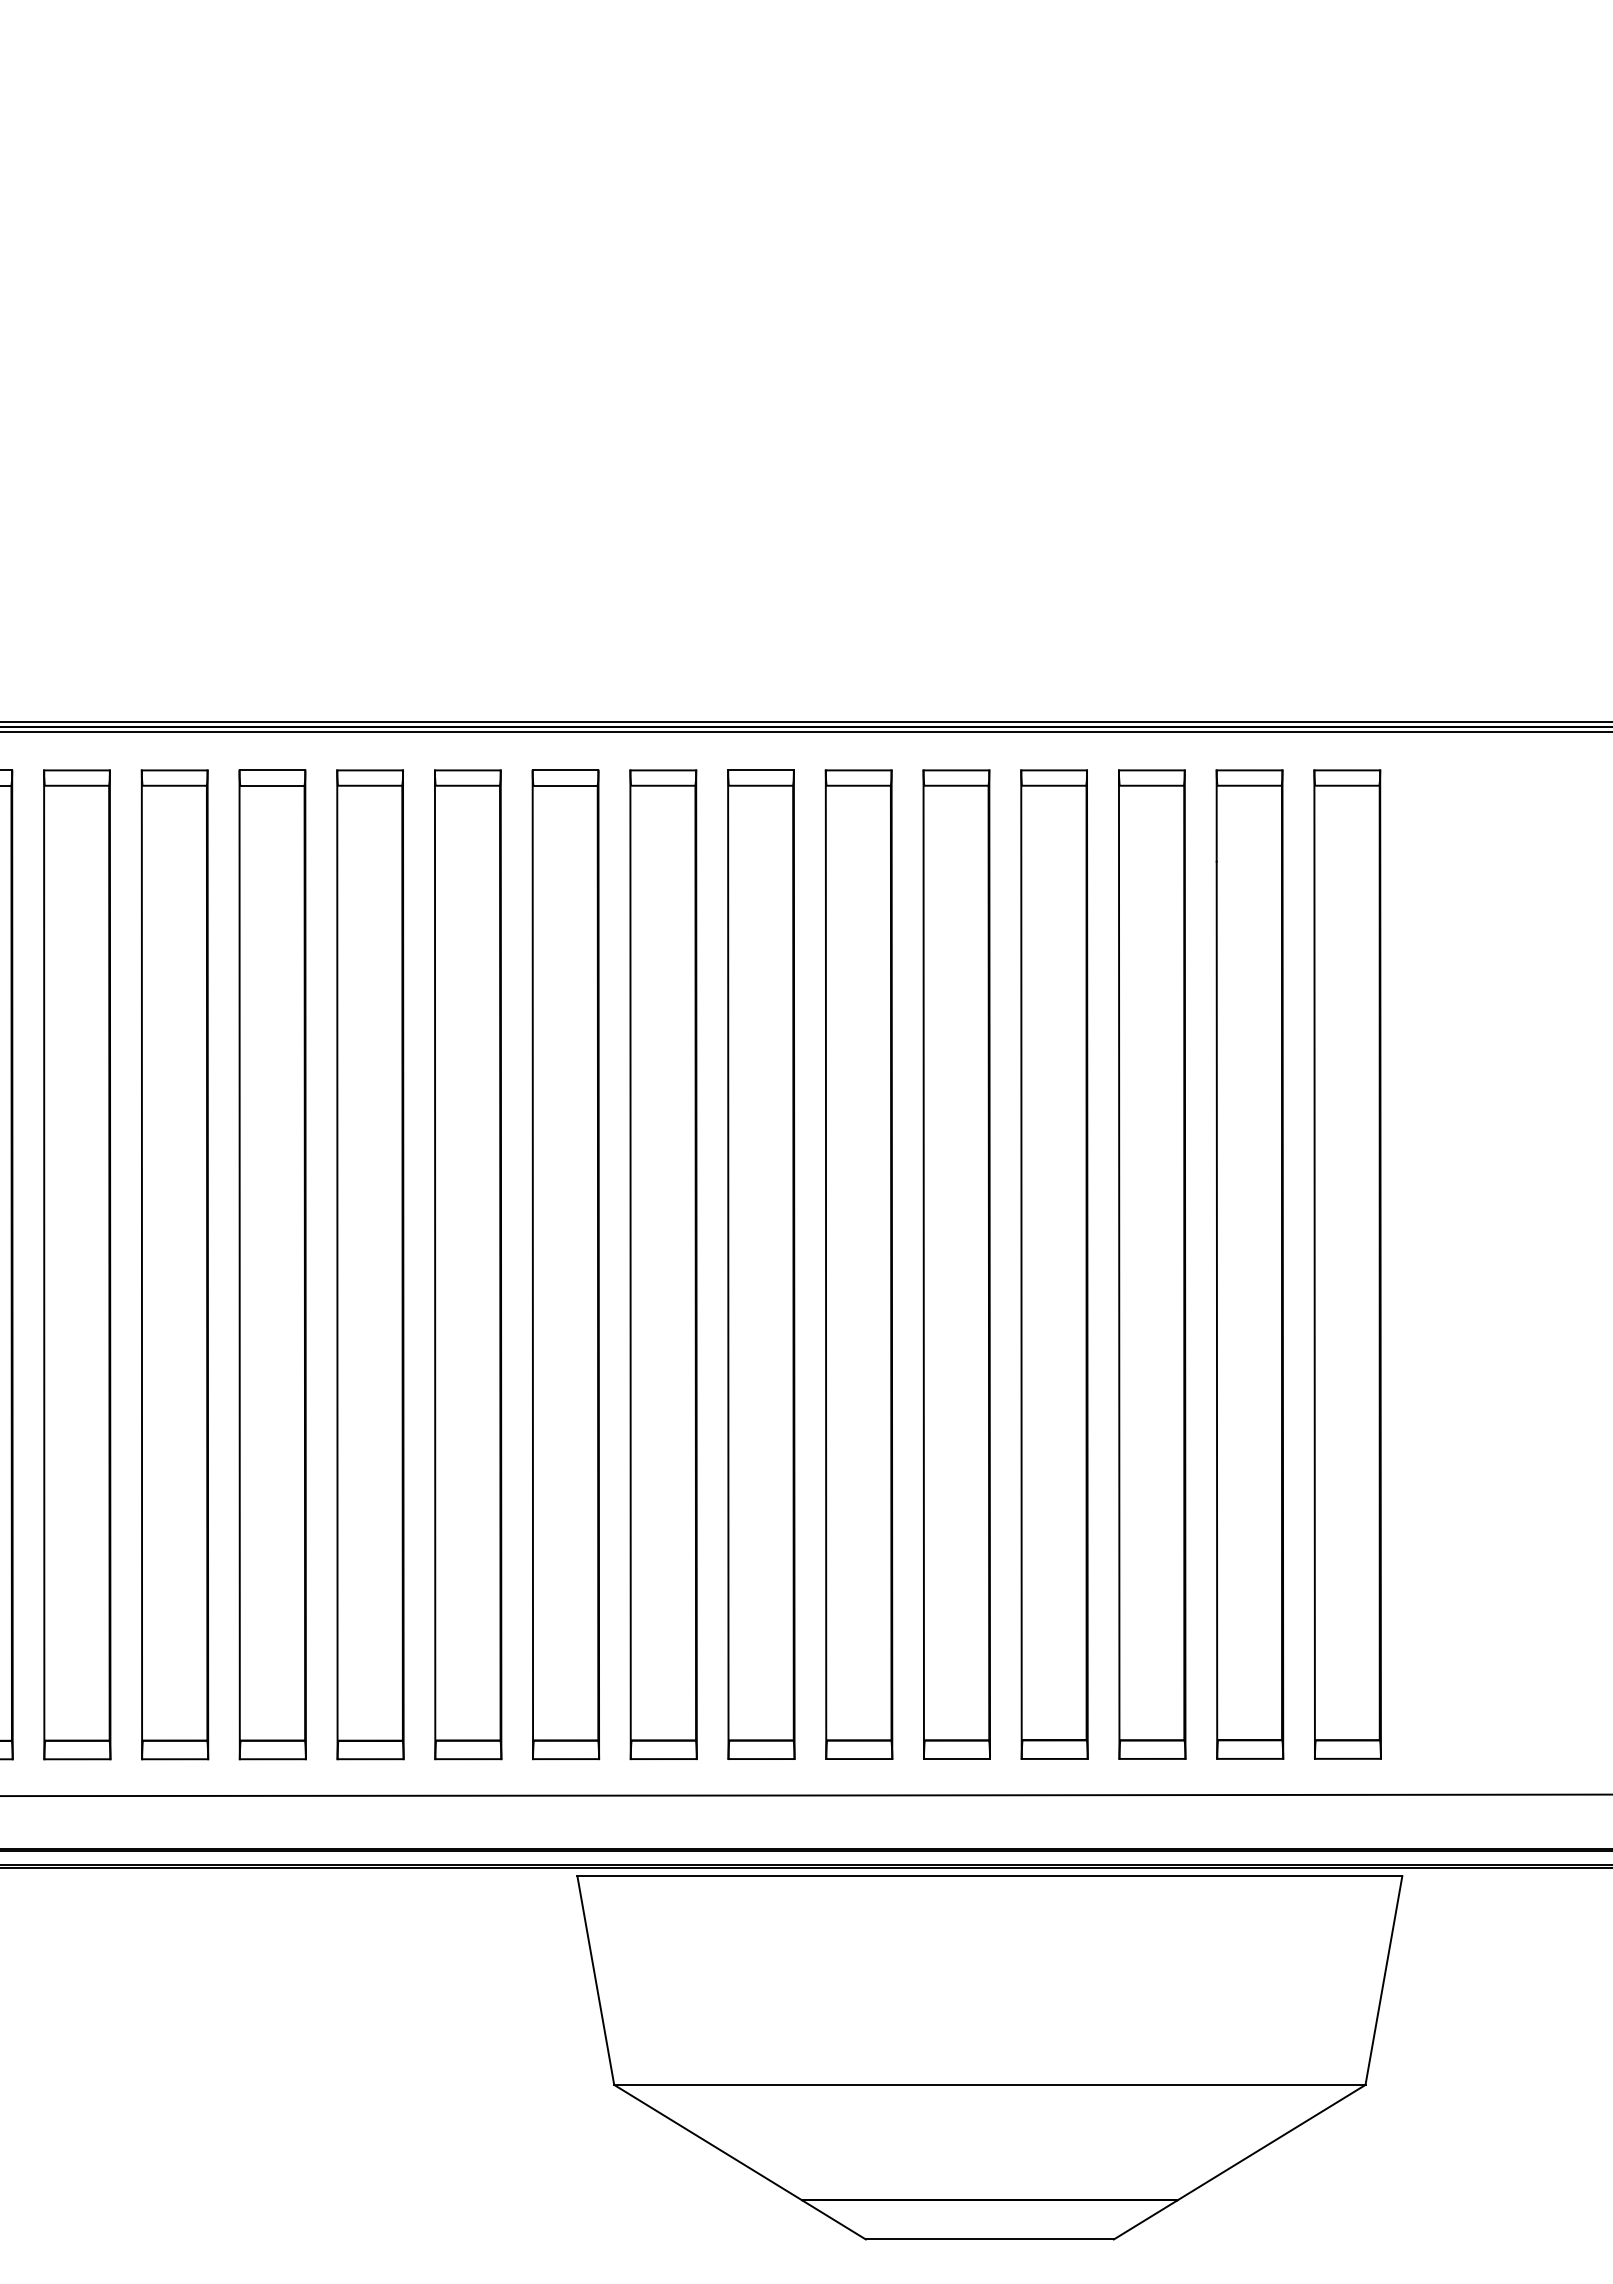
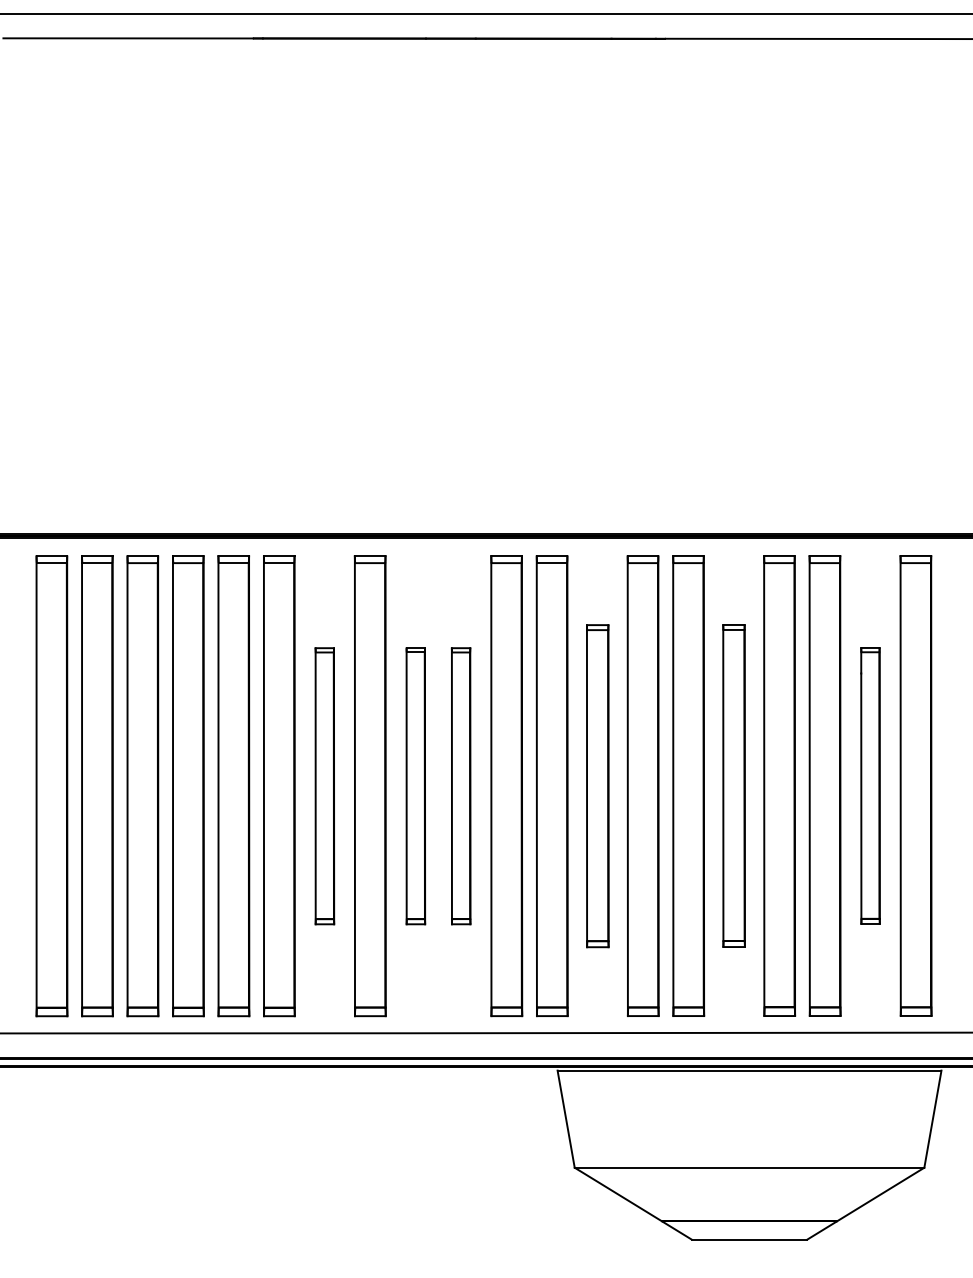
part: (955, 1263) -> (733, 785), size x0.7
part: (1249, 1263) -> (870, 785), size x0.6
part: (76, 1265) -> (324, 786), size x0.6
part: (272, 1265) -> (415, 786), size x0.6
part: (368, 1265) -> (460, 786), size x0.6
part: (663, 1265) -> (597, 786), size x0.7

